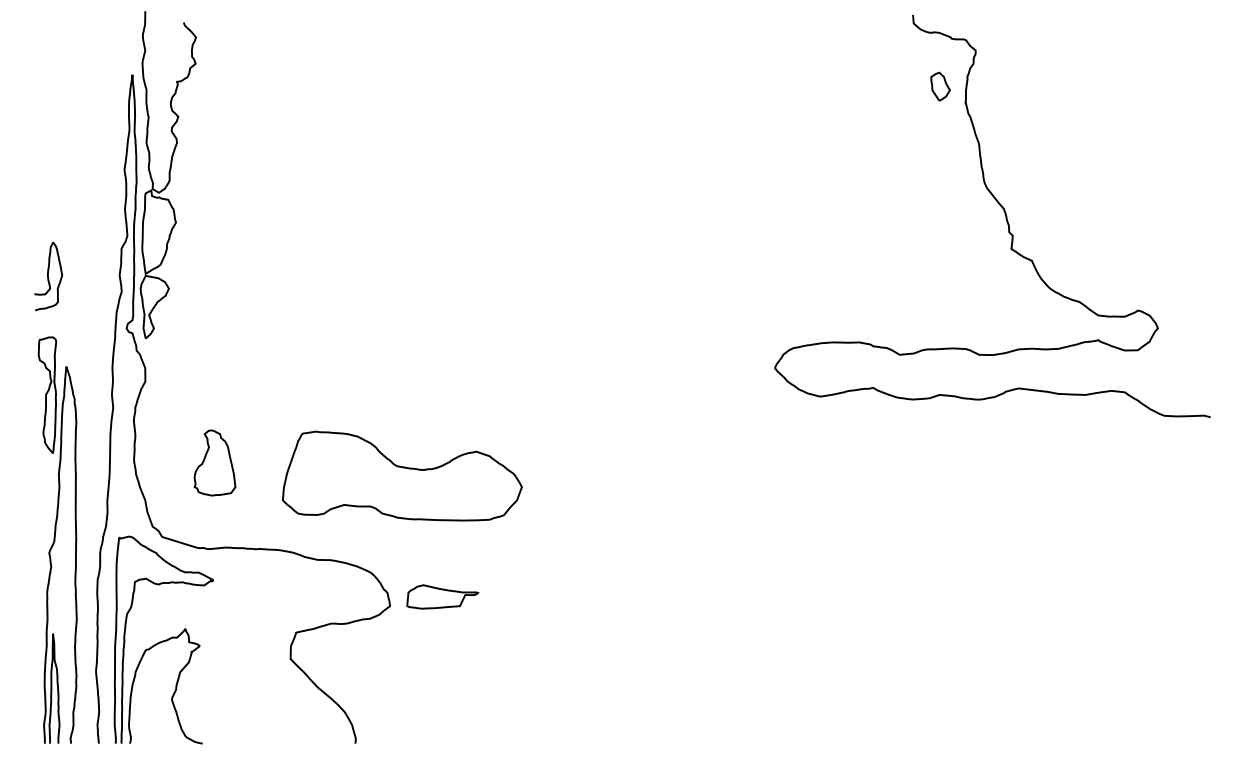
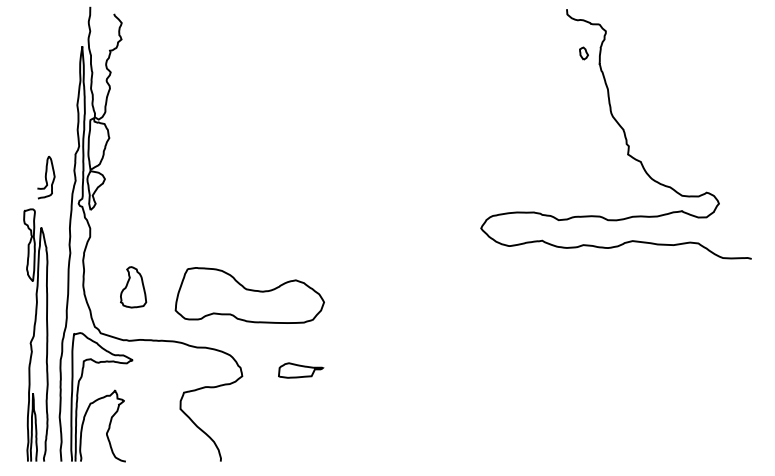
part: (939, 86) -> (583, 53), size x0.7
curve: (49, 276) -> (46, 177), moved
part: (443, 596) -> (301, 370), moved

